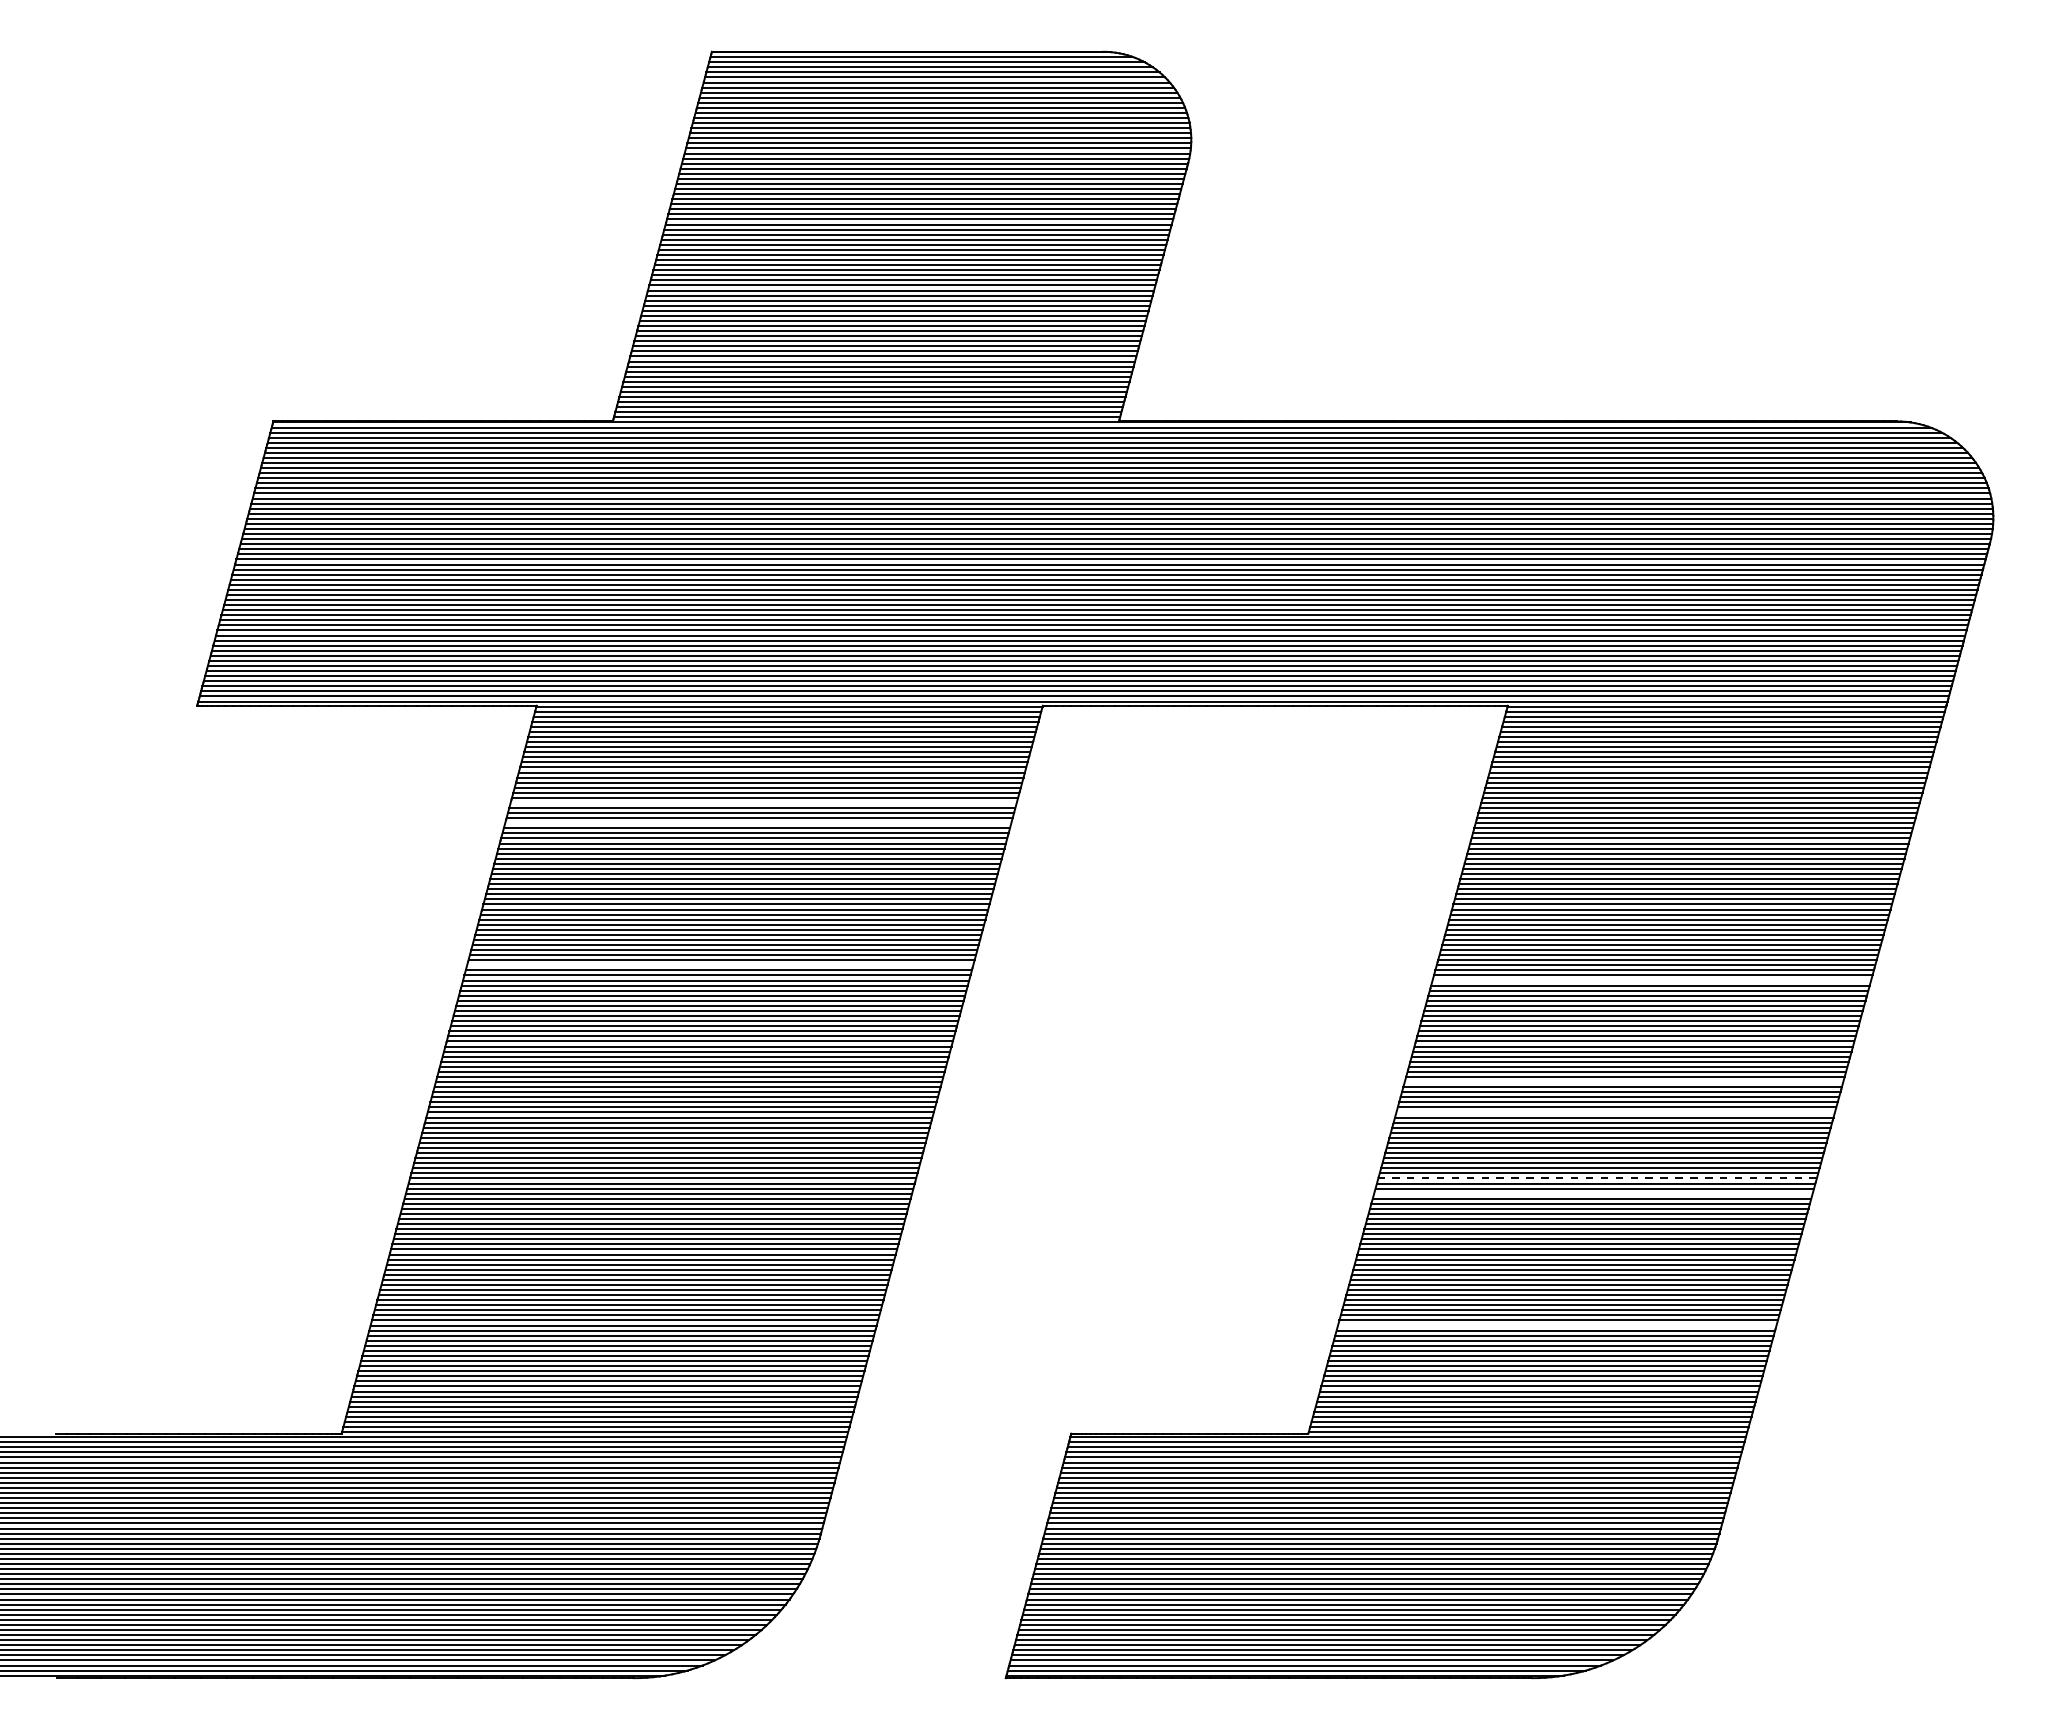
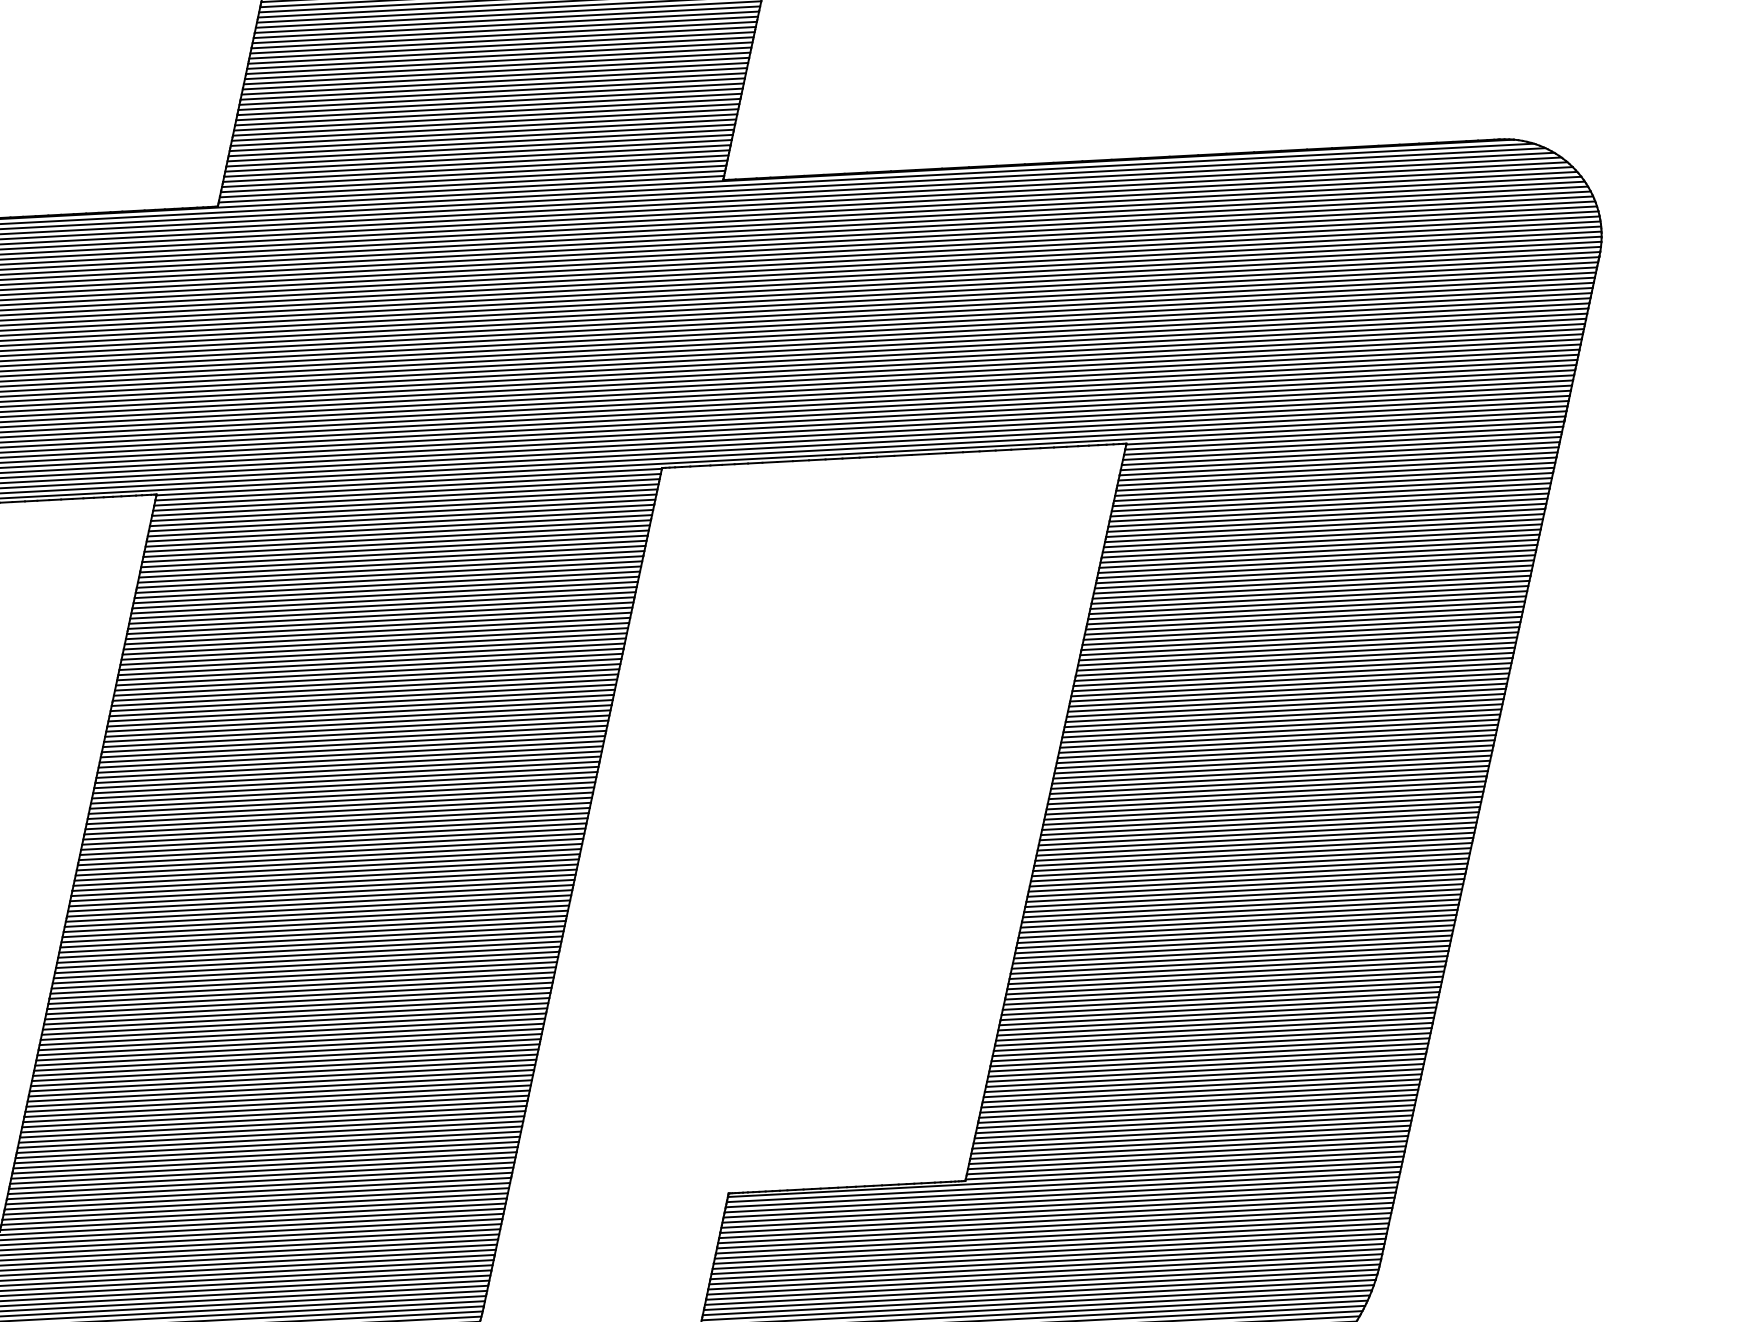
line: (763, 802) -> (388, 579), added
line: (758, 823) -> (384, 600), added
line: (720, 965) -> (353, 744), added
line: (1651, 980) -> (1284, 710), added
line: (1623, 1082) -> (1261, 813), added
line: (1615, 1112) -> (1255, 844), added
line: (1597, 1178) -> (1240, 911), dashed -> solid
line: (1593, 1193) -> (1237, 926), added
line: (1557, 1325) -> (1208, 1059), added

